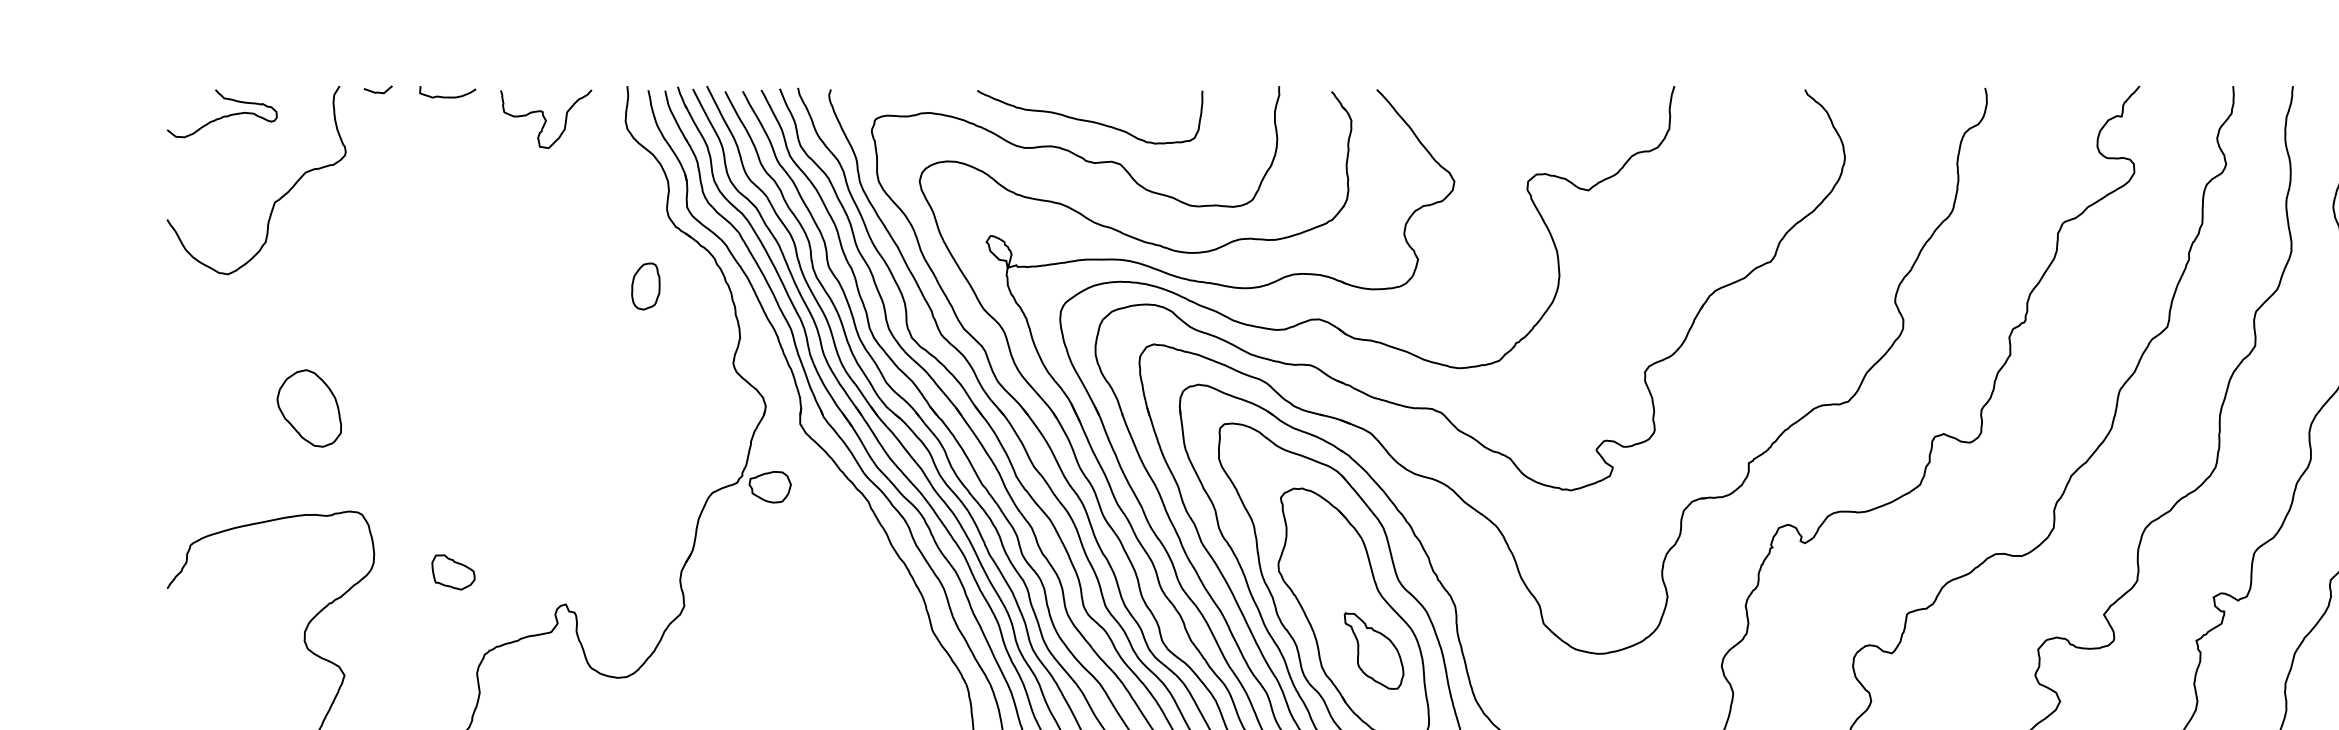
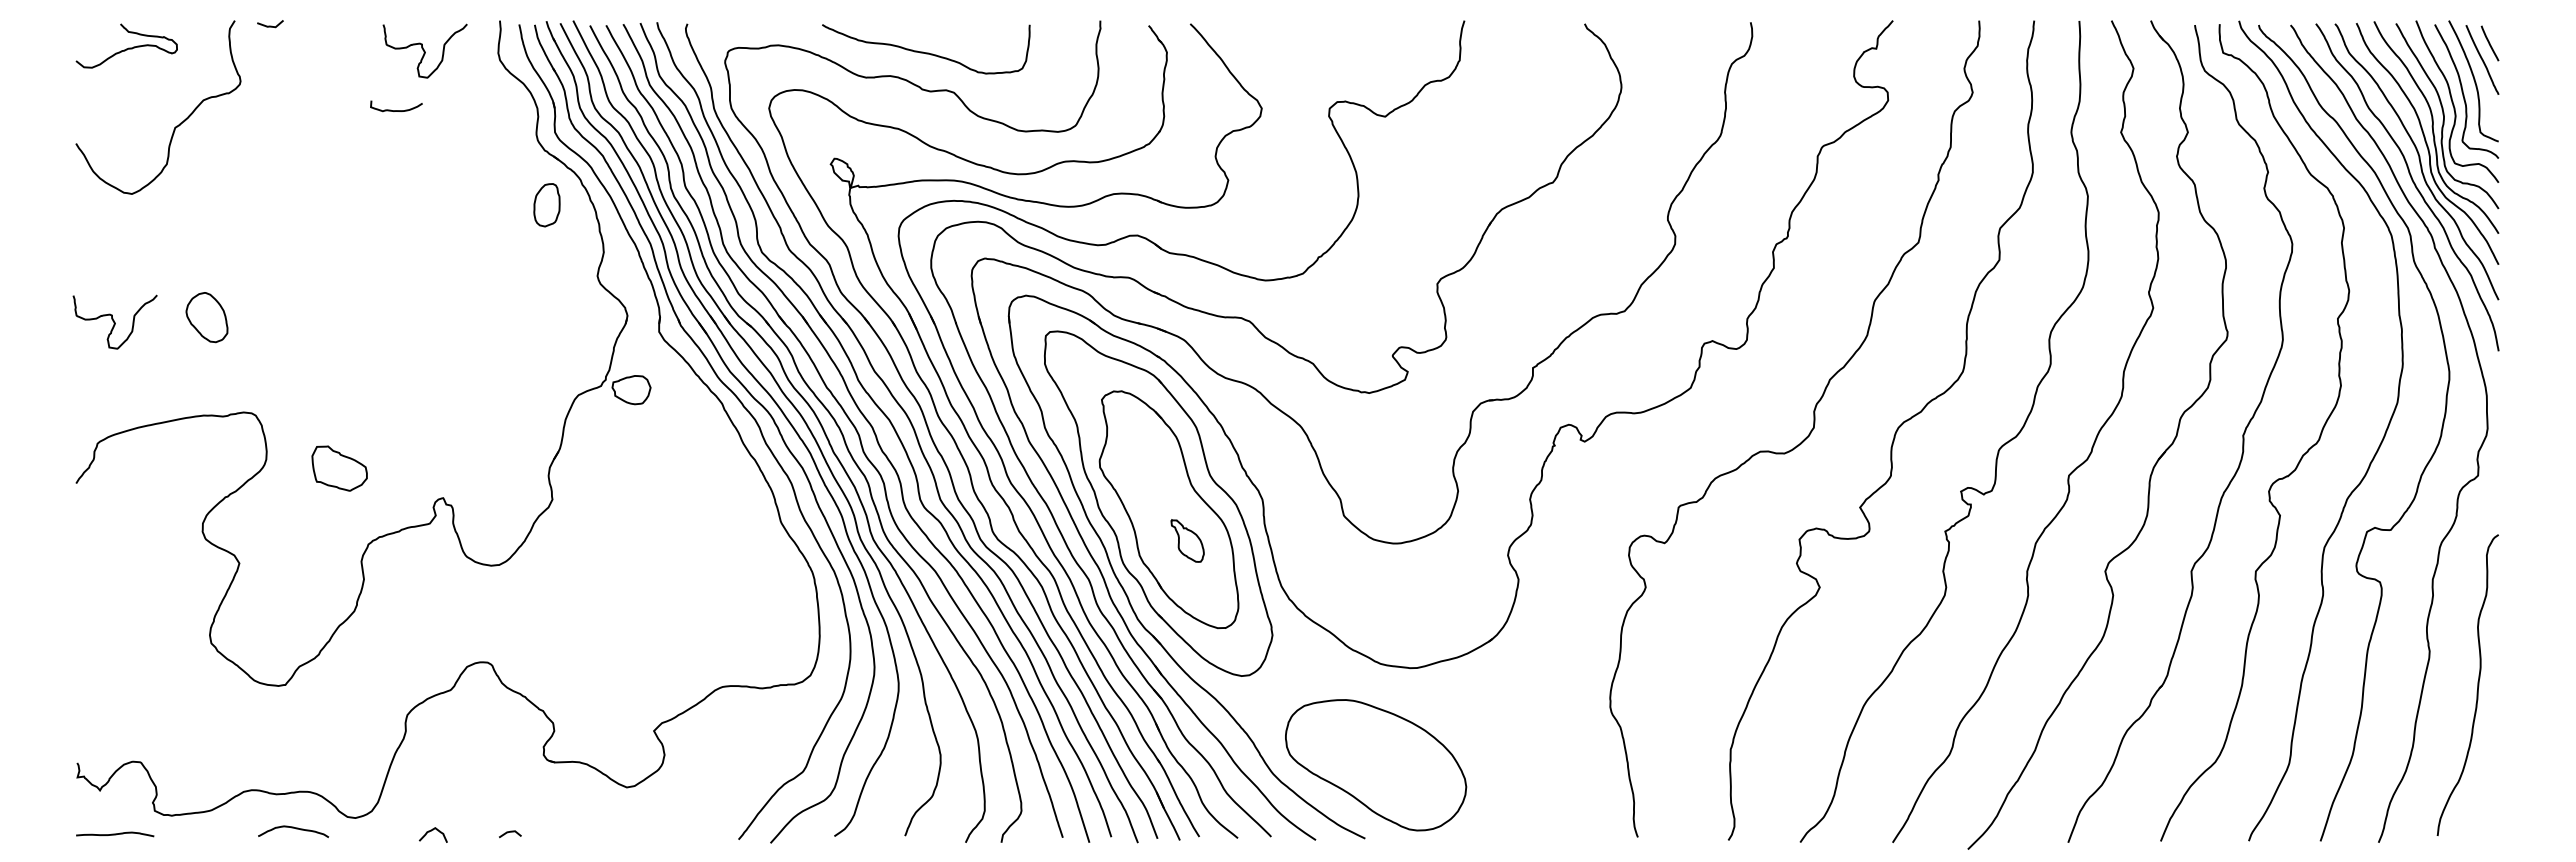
curve: (447, 96) -> (396, 110), moved
part: (645, 286) -> (546, 205), moved
part: (308, 408) -> (206, 317), size x0.7
curve: (208, 412) -> (114, 321), added
part: (453, 572) -> (339, 468), size x1.4
part: (1373, 650) -> (1187, 540), size x0.6

